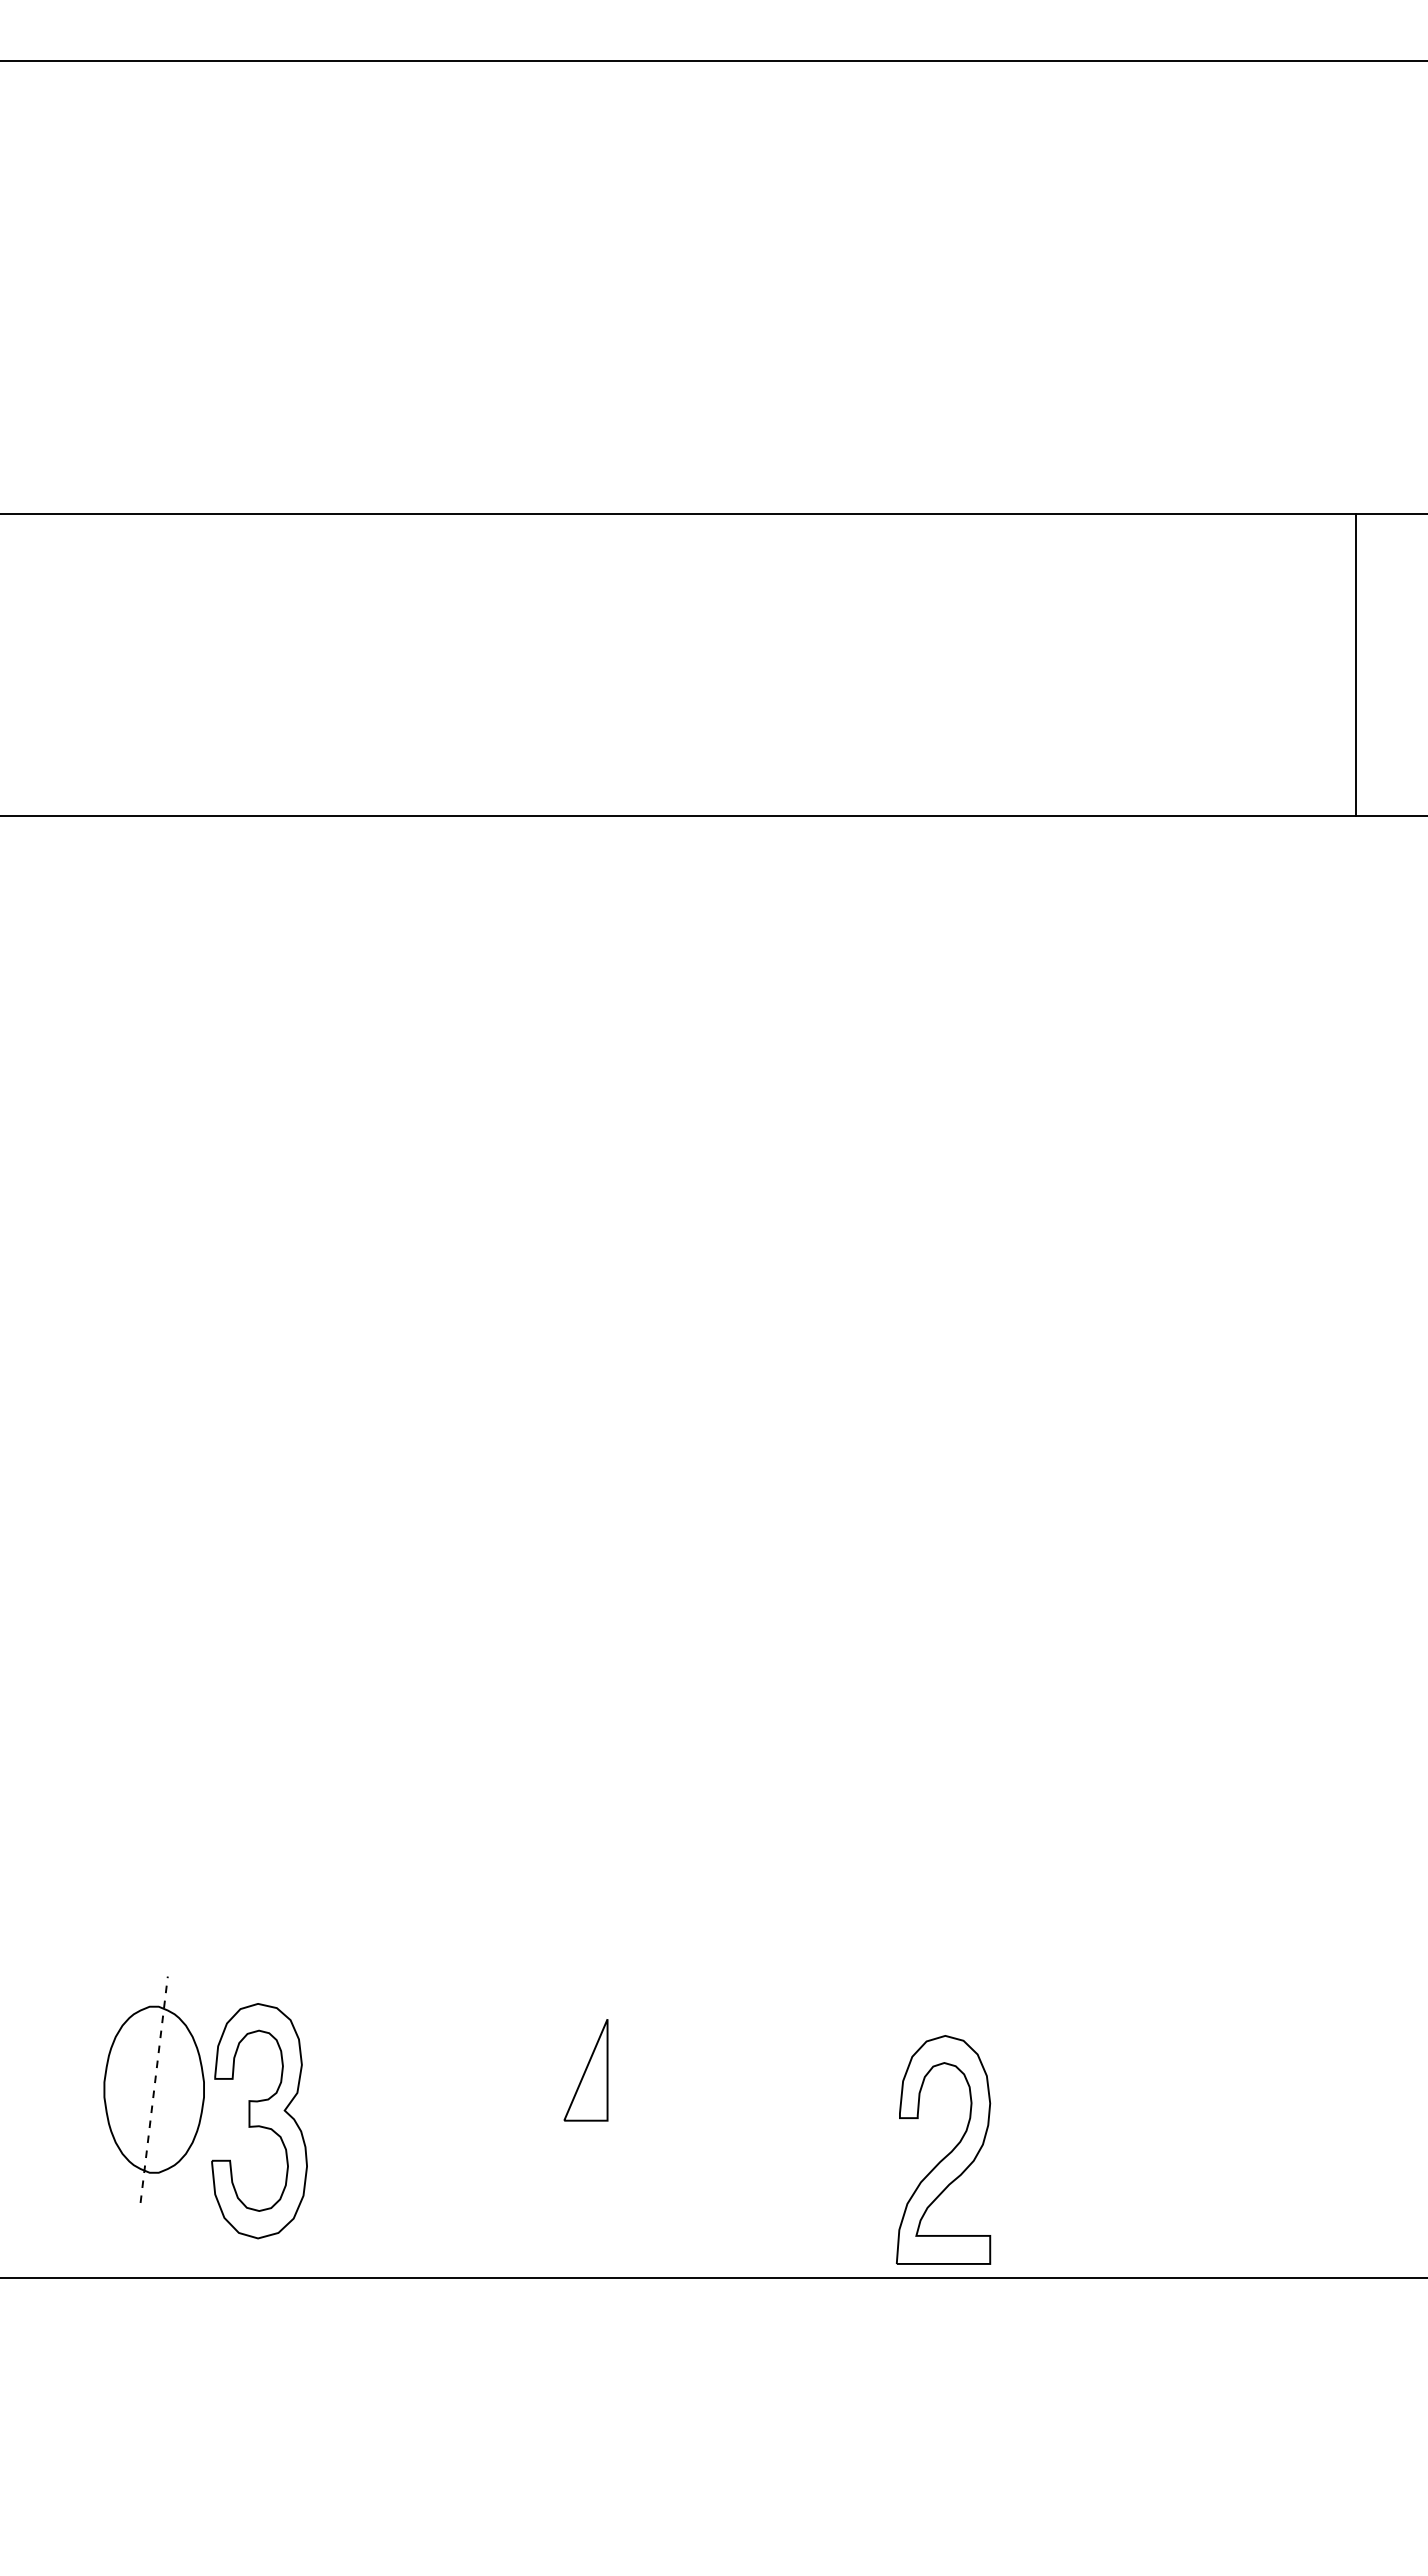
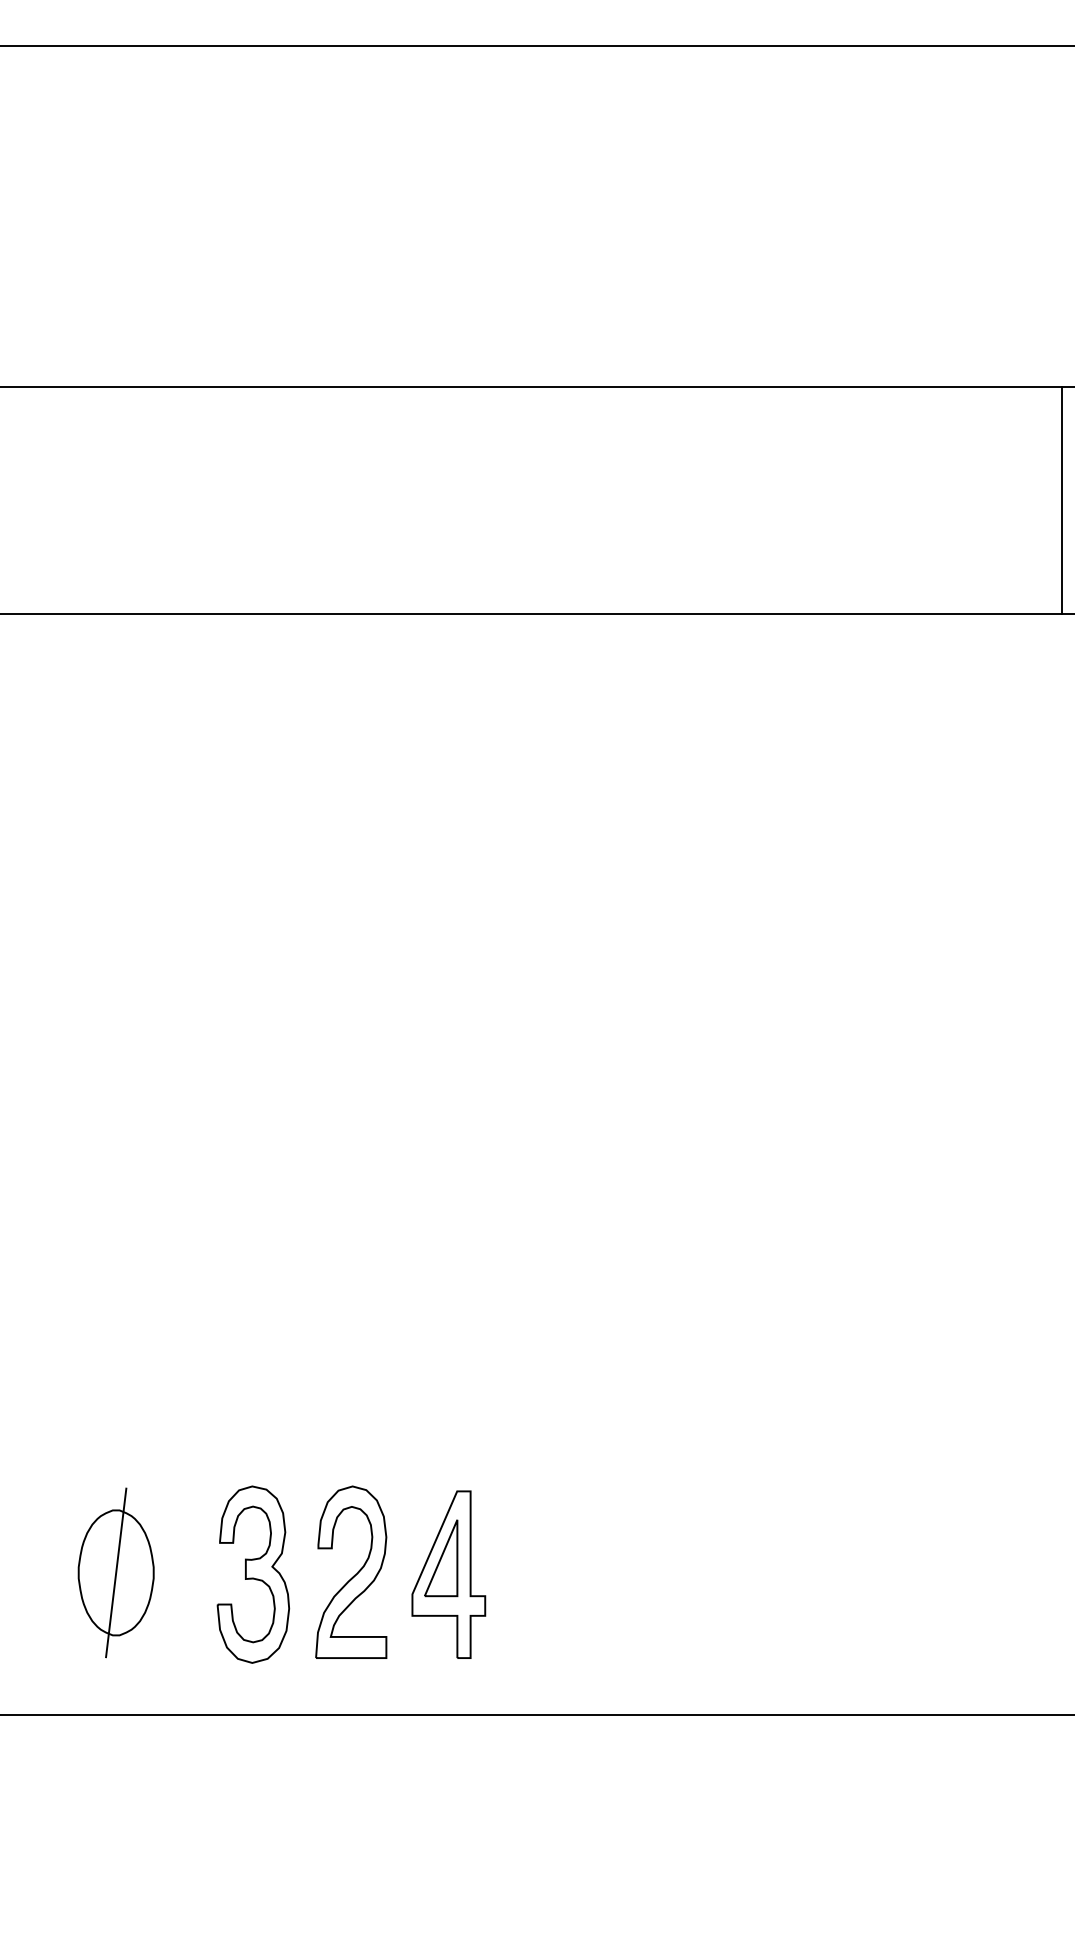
line: (1356, 665) -> (1062, 501), moved
line: (154, 2089) -> (116, 1572), dashed -> solid
part: (596, 2091) -> (449, 1574), added
part: (259, 2121) -> (253, 1574), moved
part: (945, 2155) -> (352, 1576), moved

